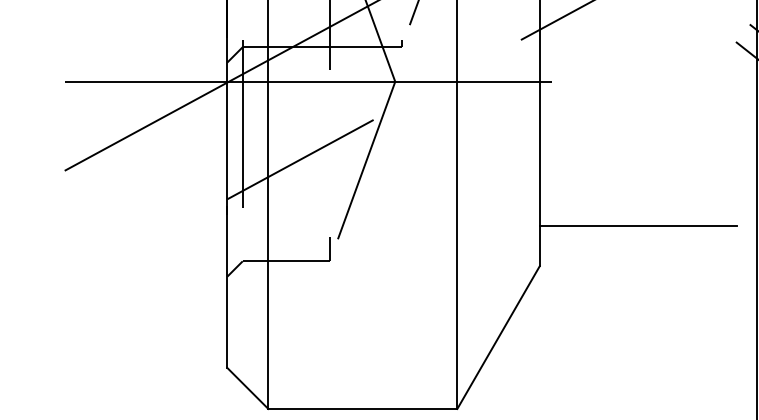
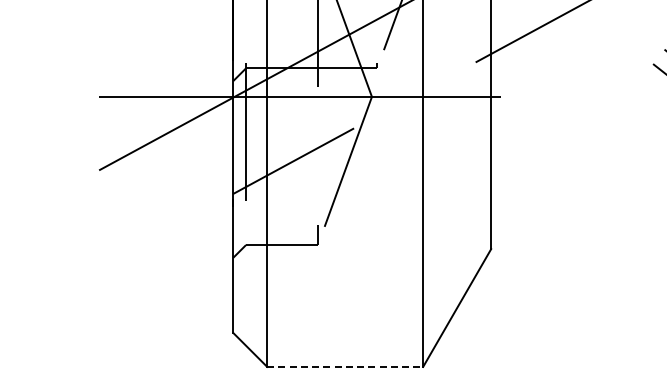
line: (638, 225) -> (572, 215), removed
line: (363, 408) -> (345, 366), solid -> dashed

